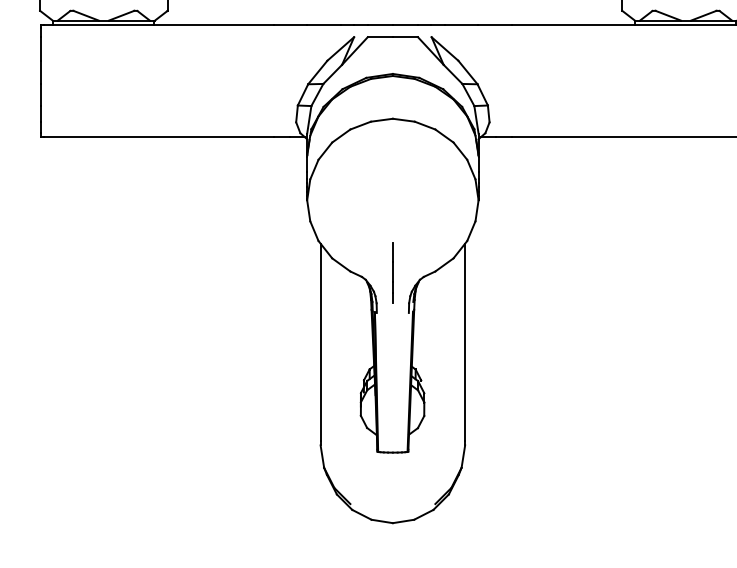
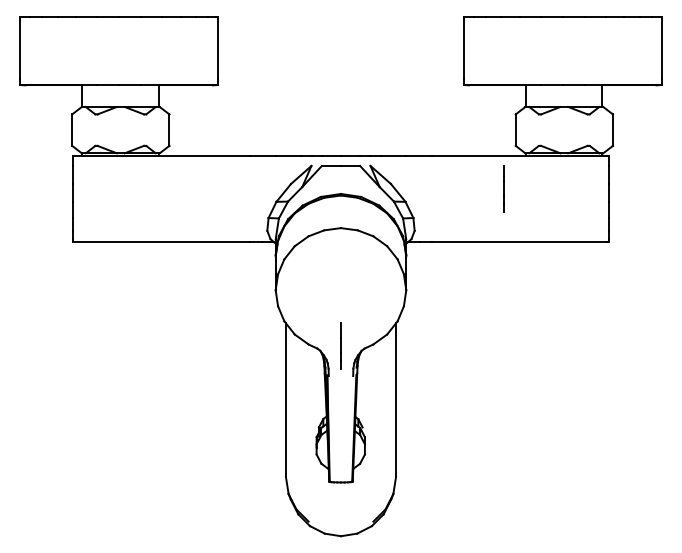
line: (606, 66) -> (503, 188), added

